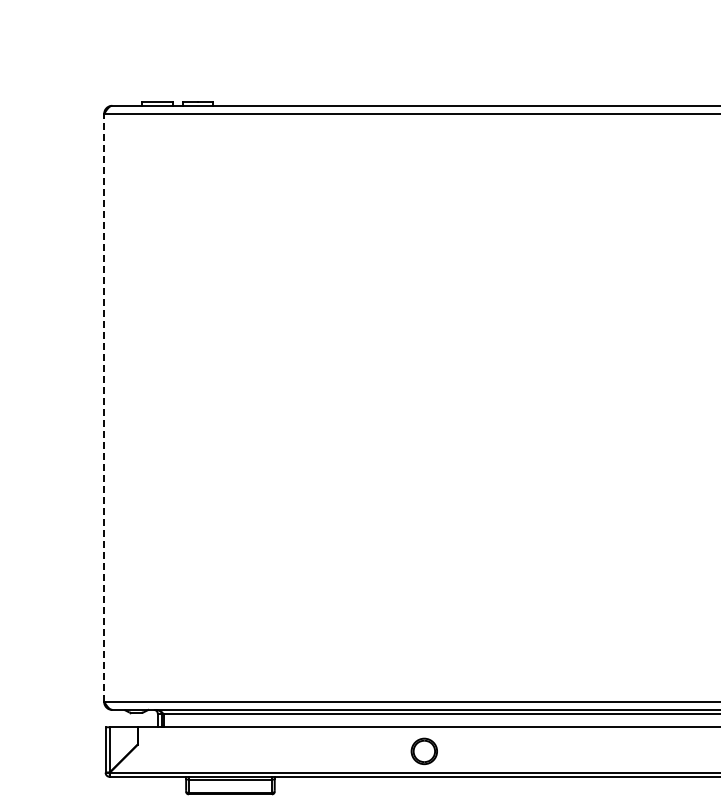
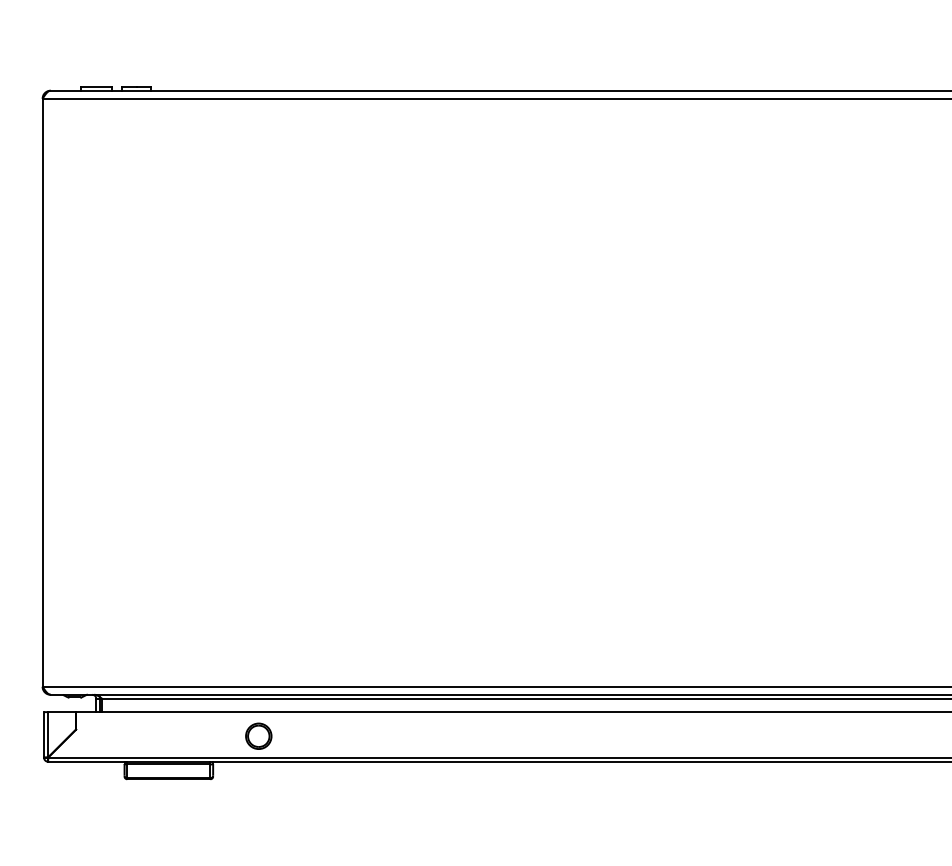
line: (104, 407) -> (42, 392), dashed -> solid
part: (424, 750) -> (258, 735), moved

